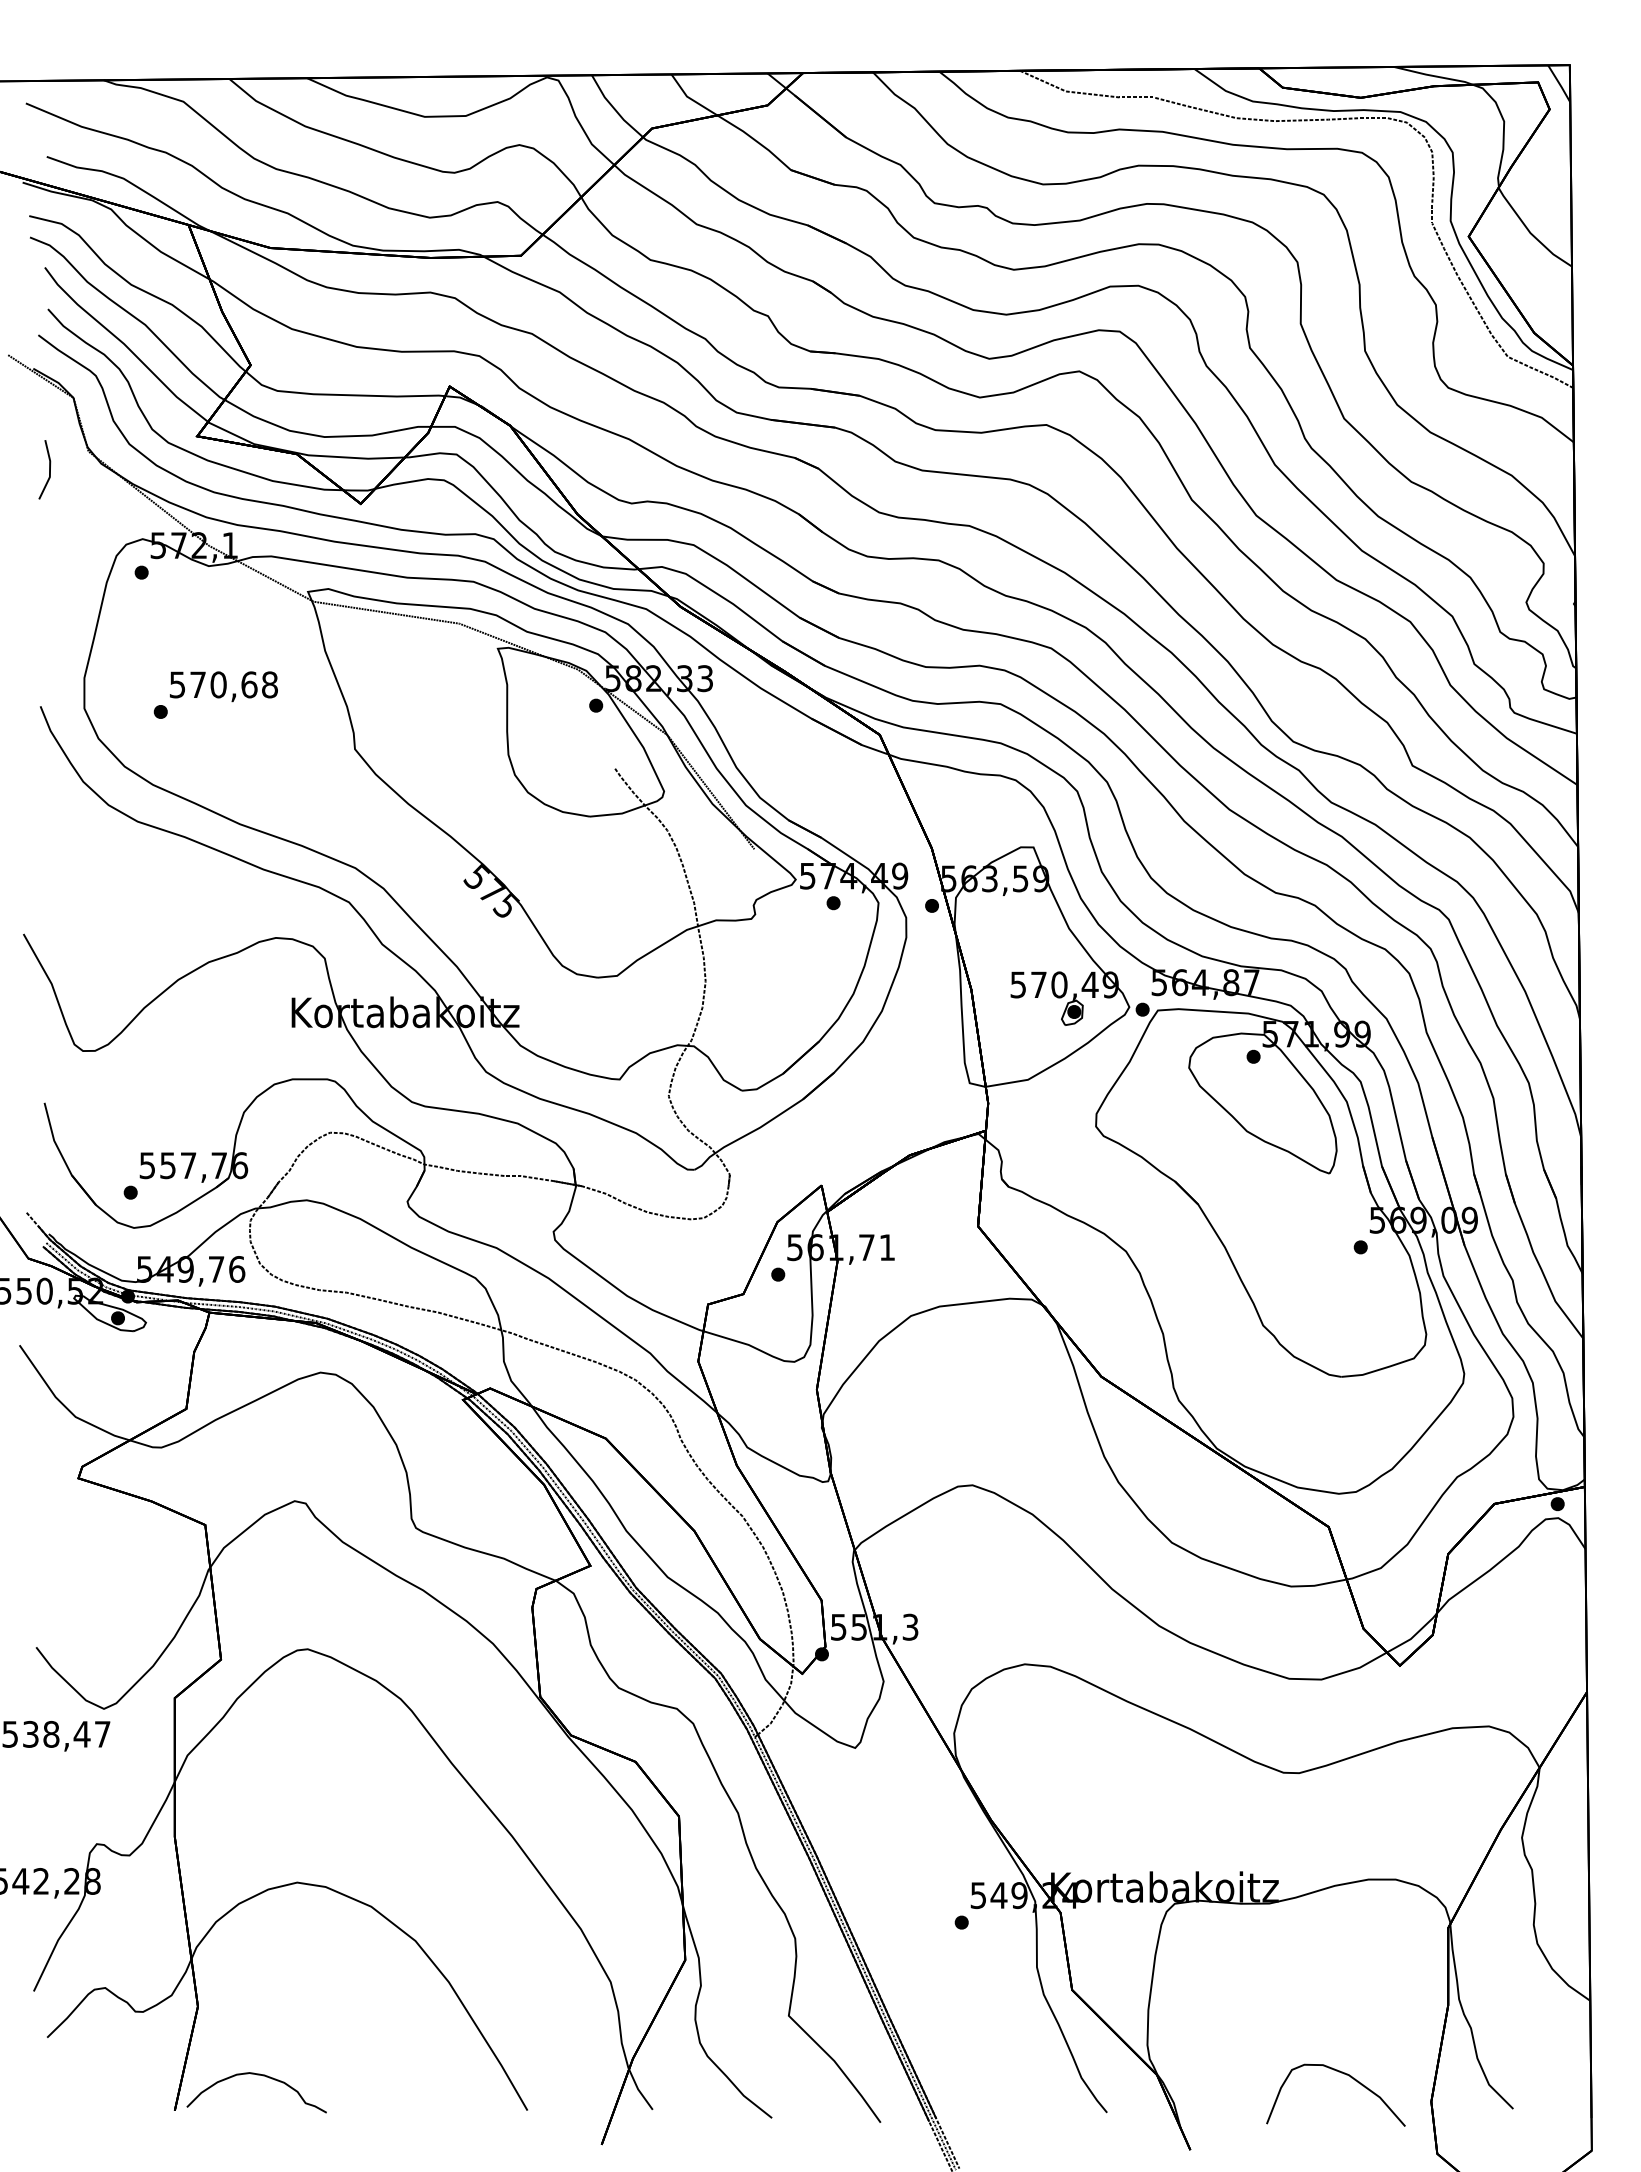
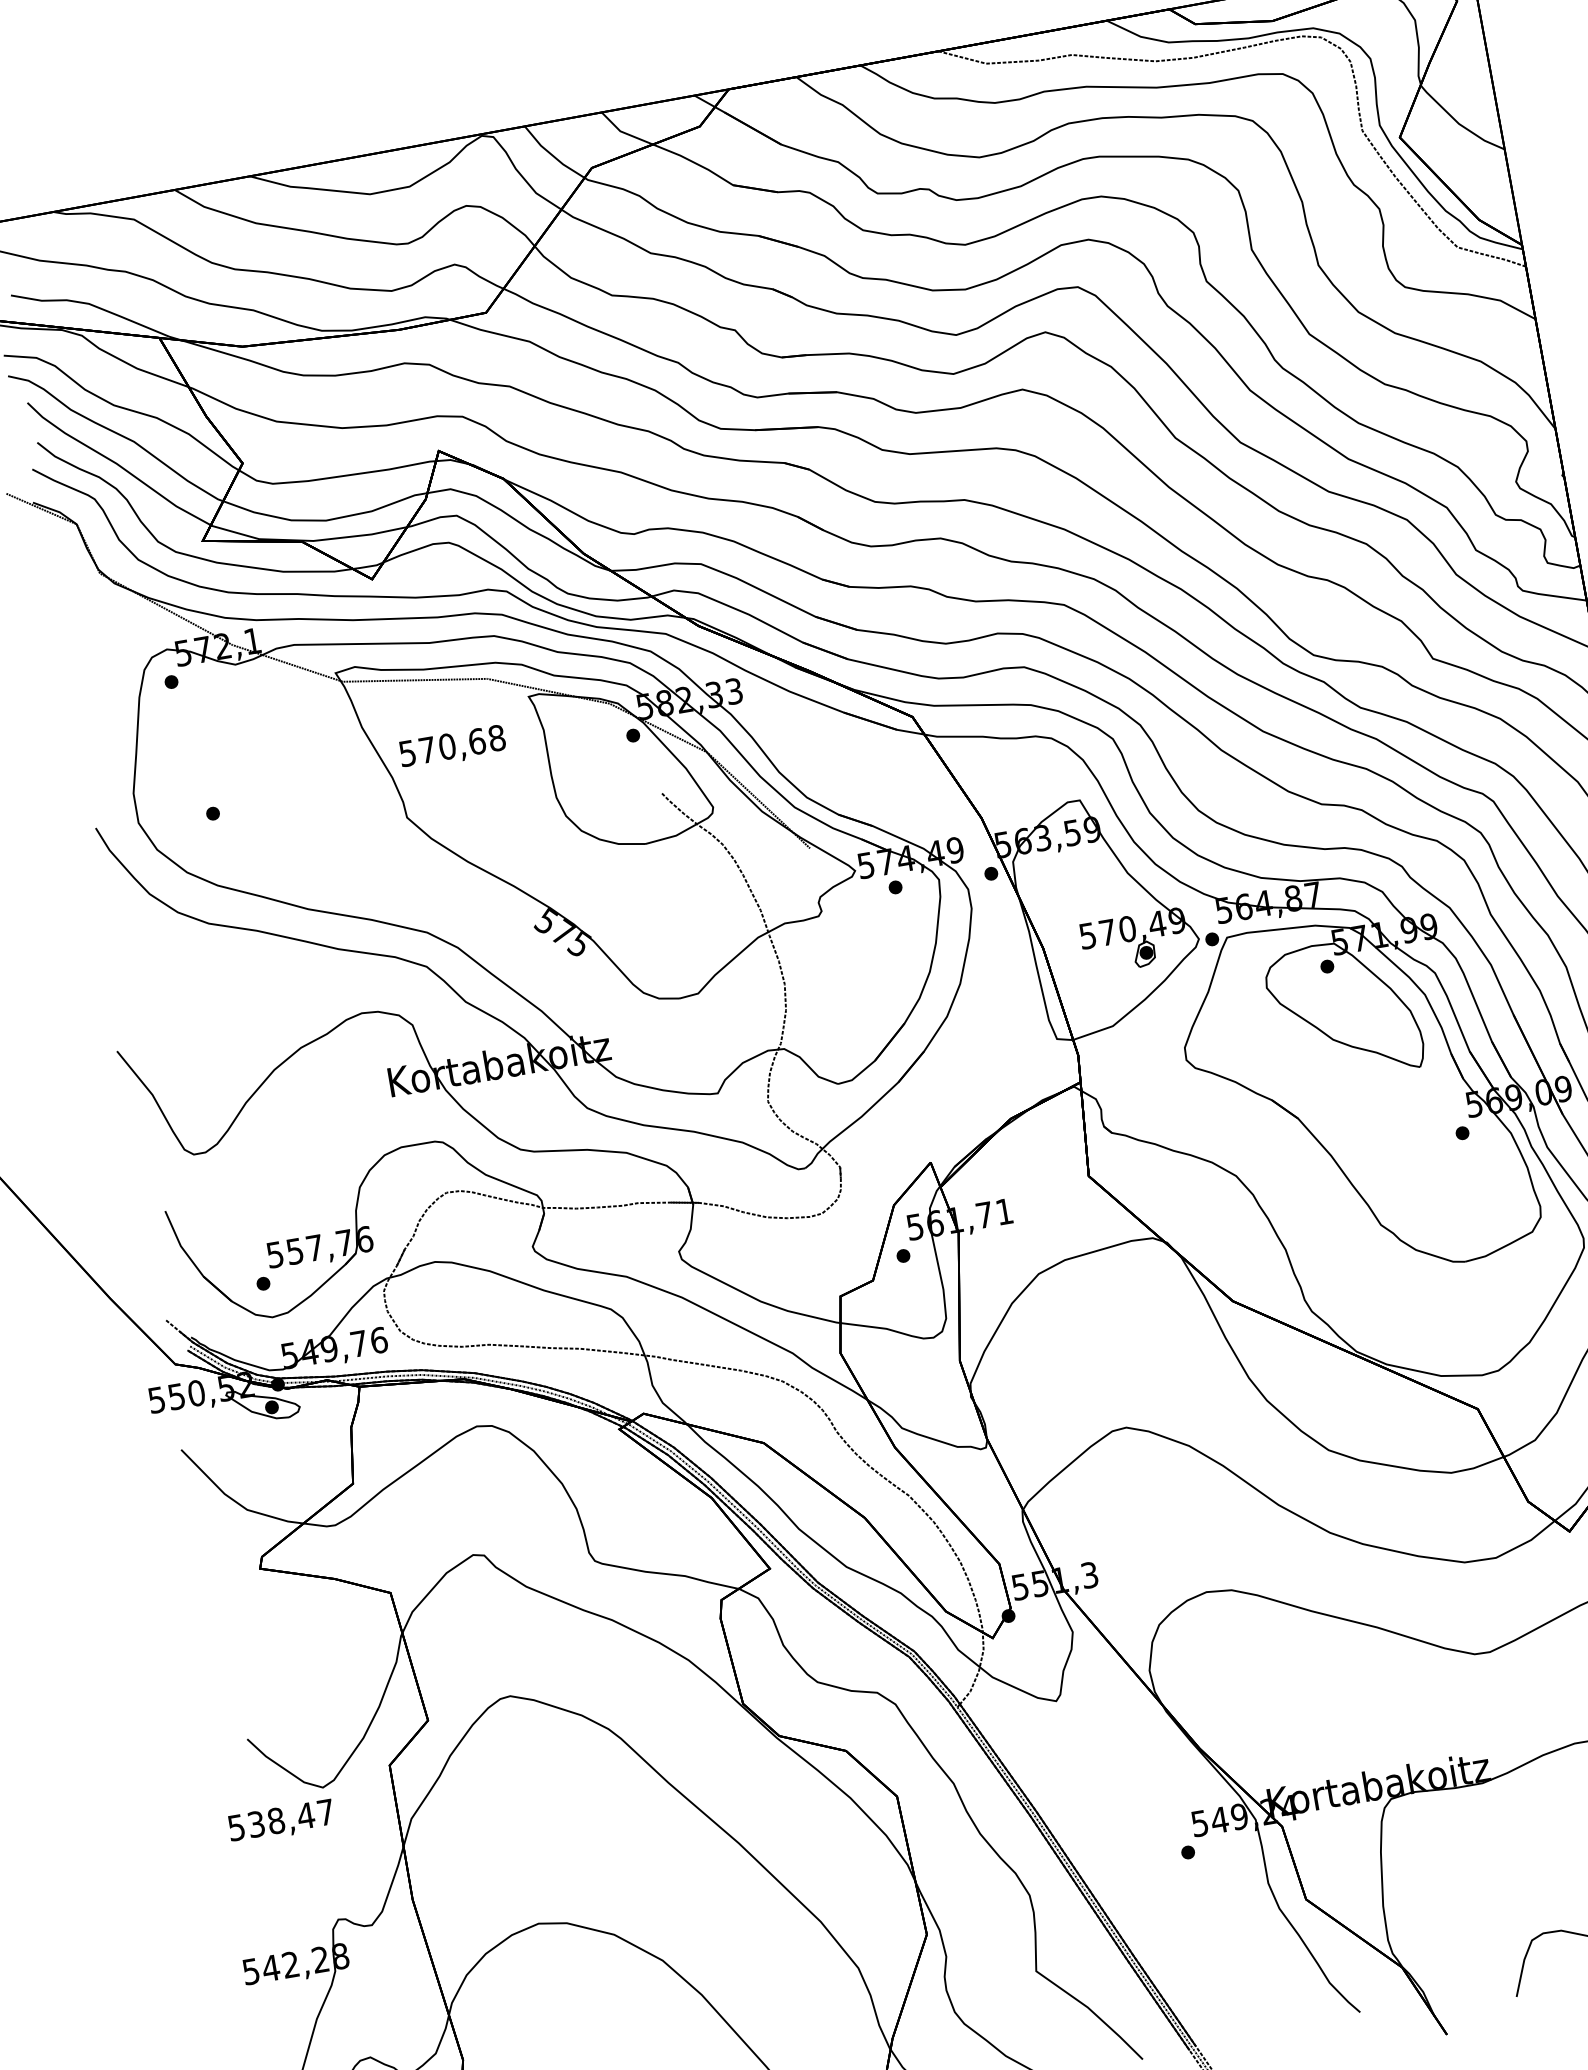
line: (49, 469) -> (65, 597), removed
text: (223, 686) -> (452, 747), moved

